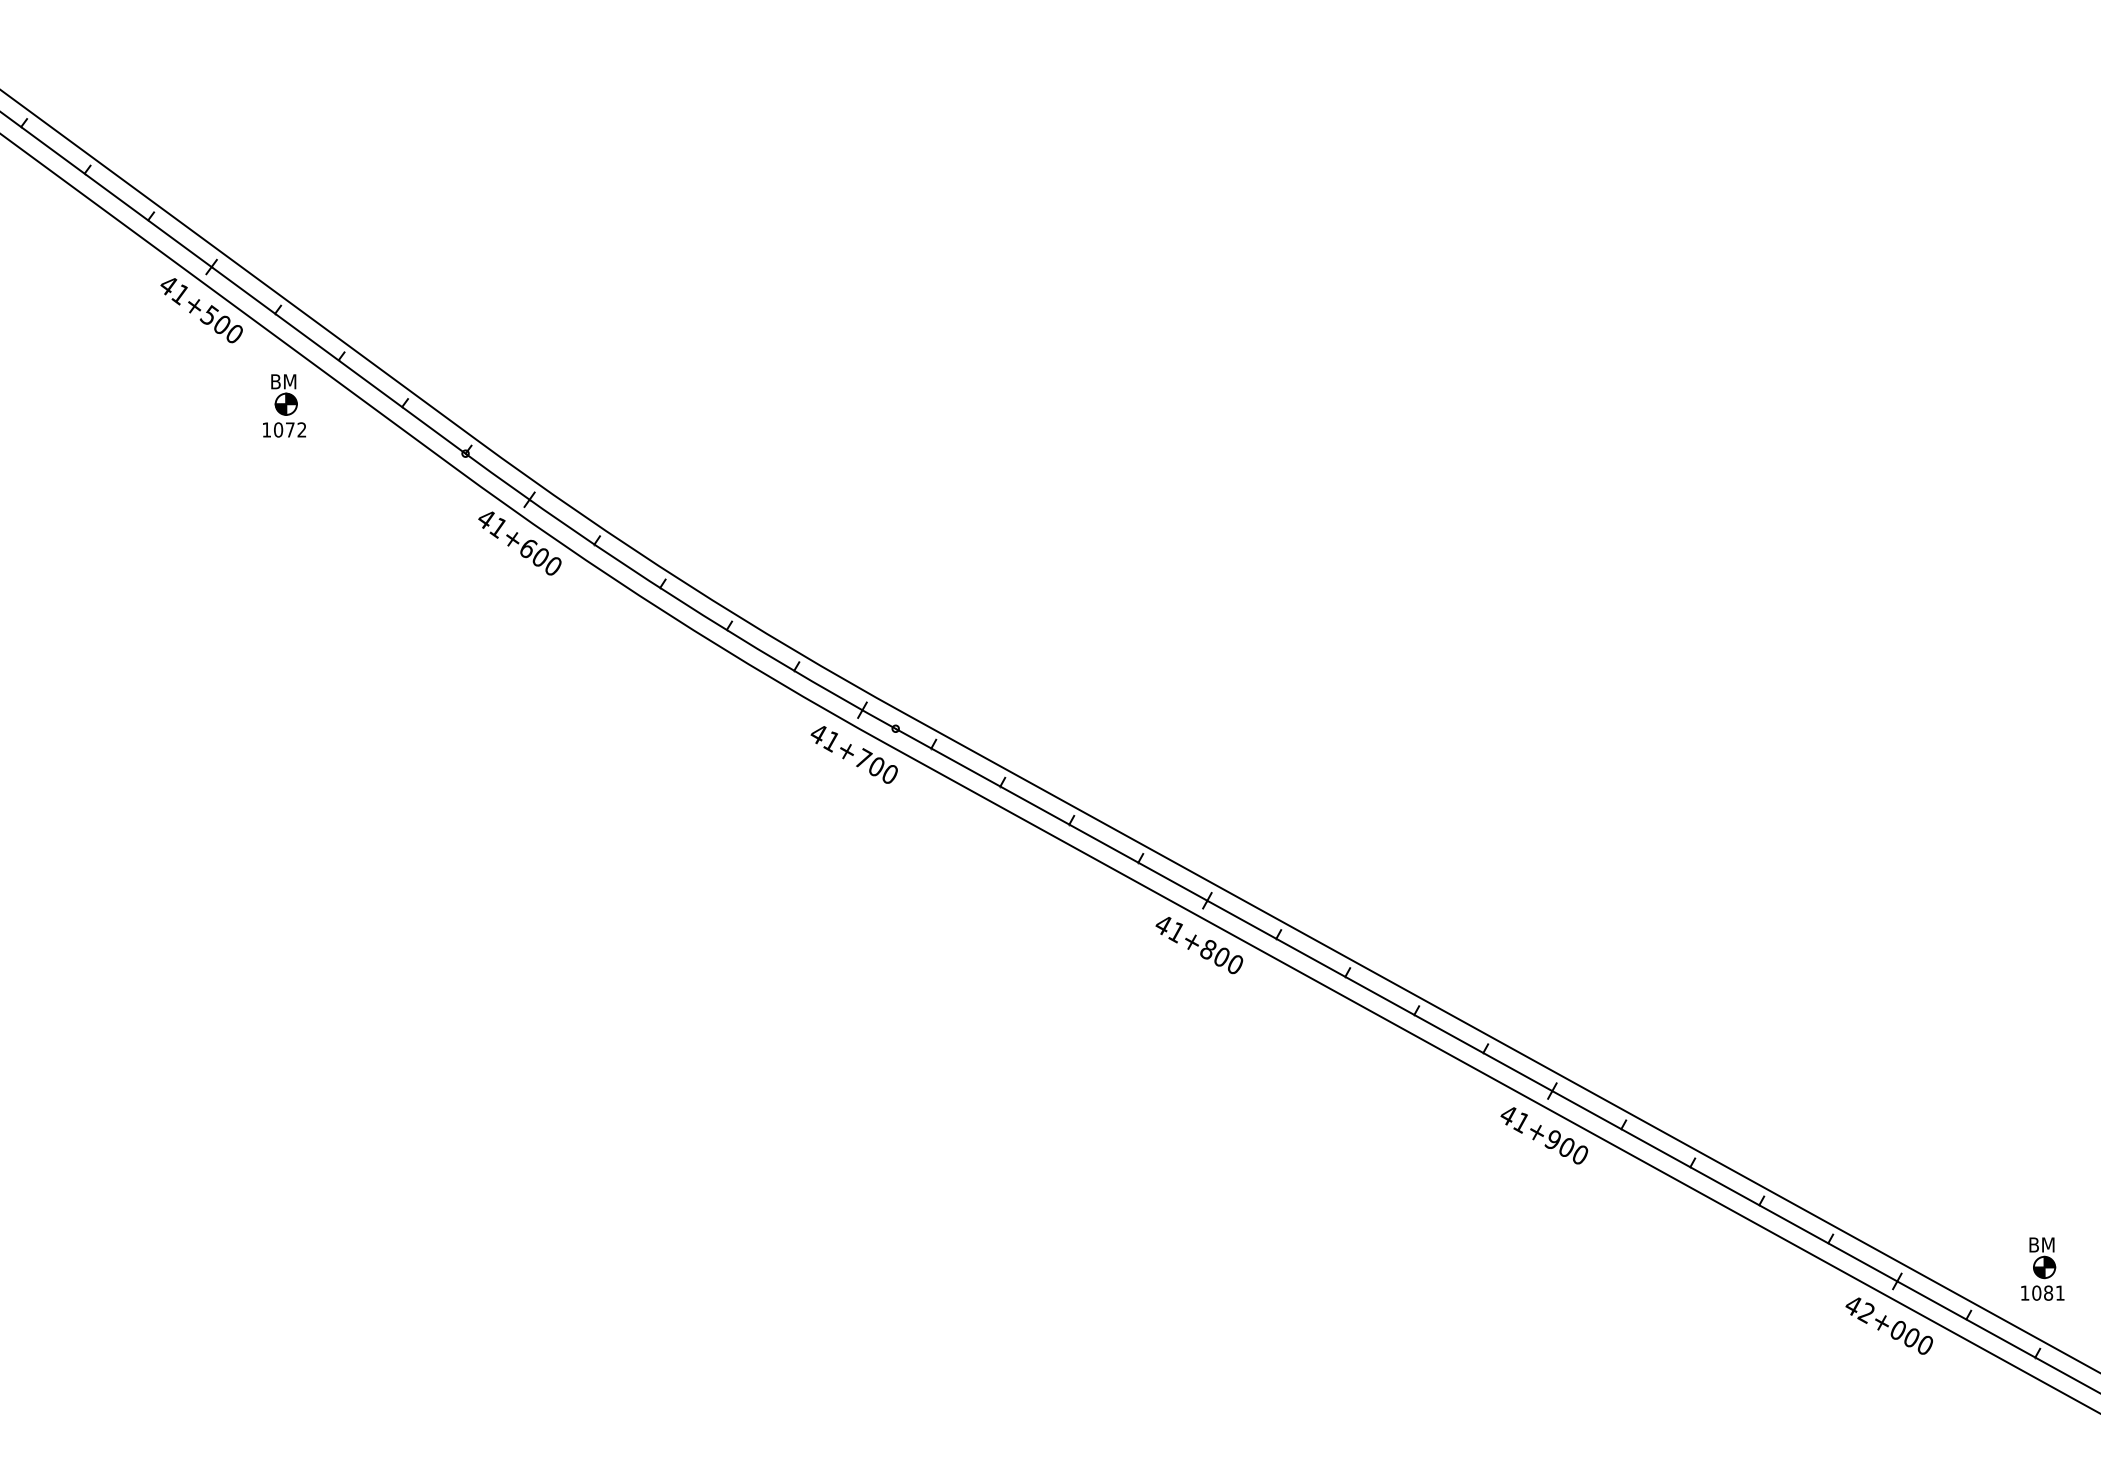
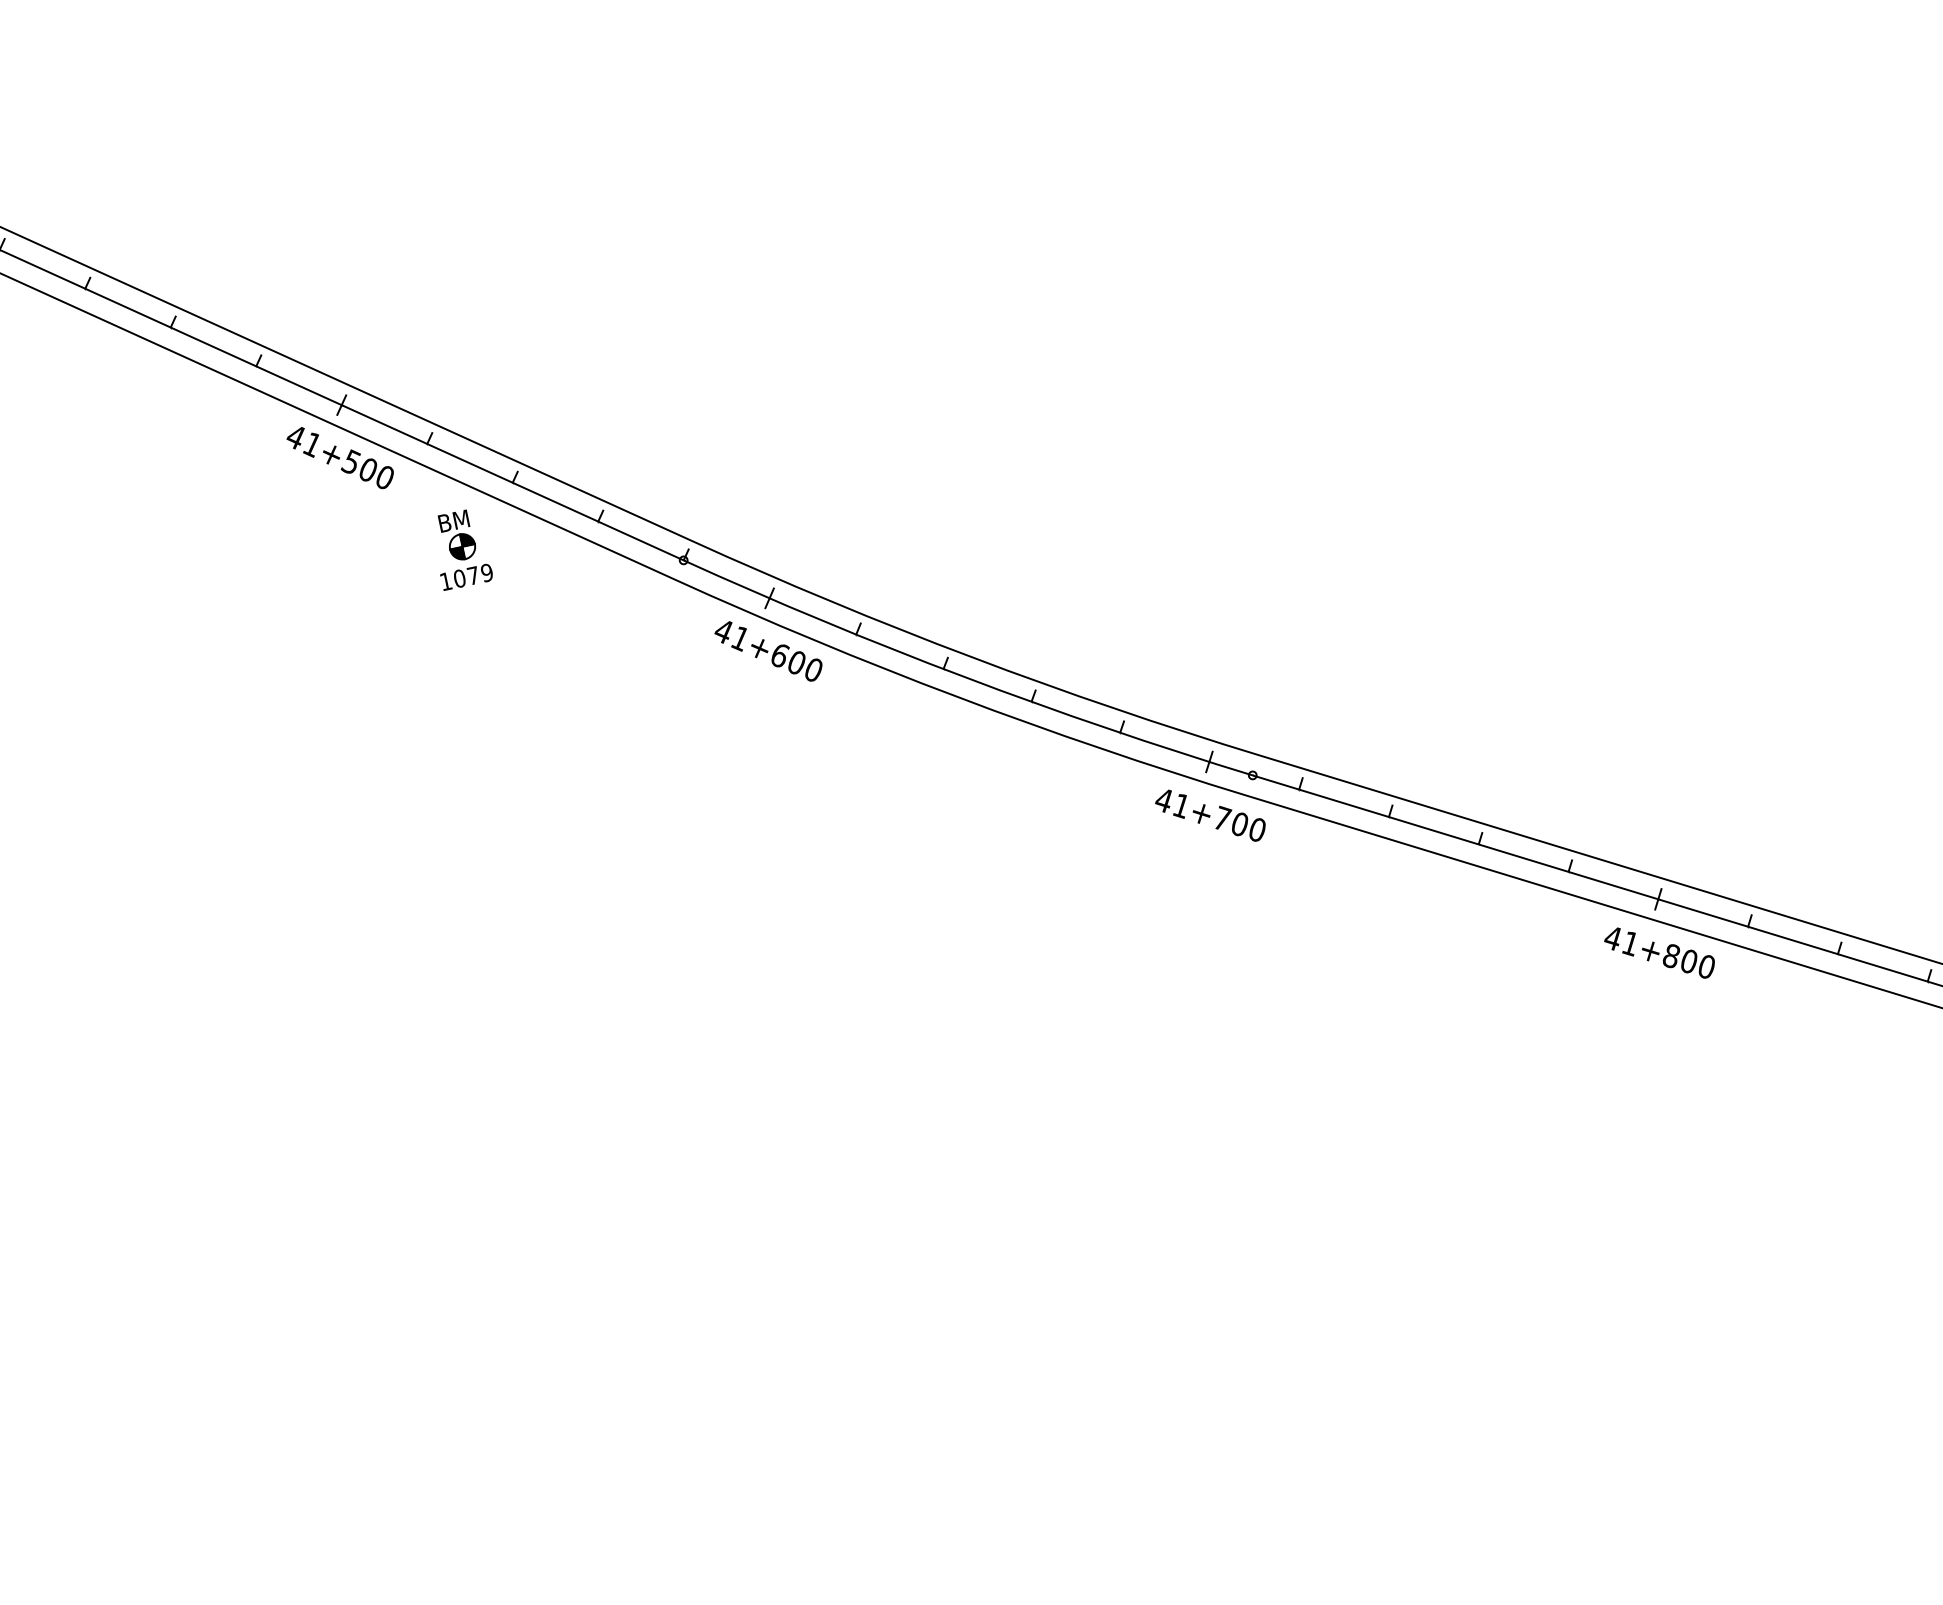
text: (301, 429) -> (486, 572), 1072 -> 1079

